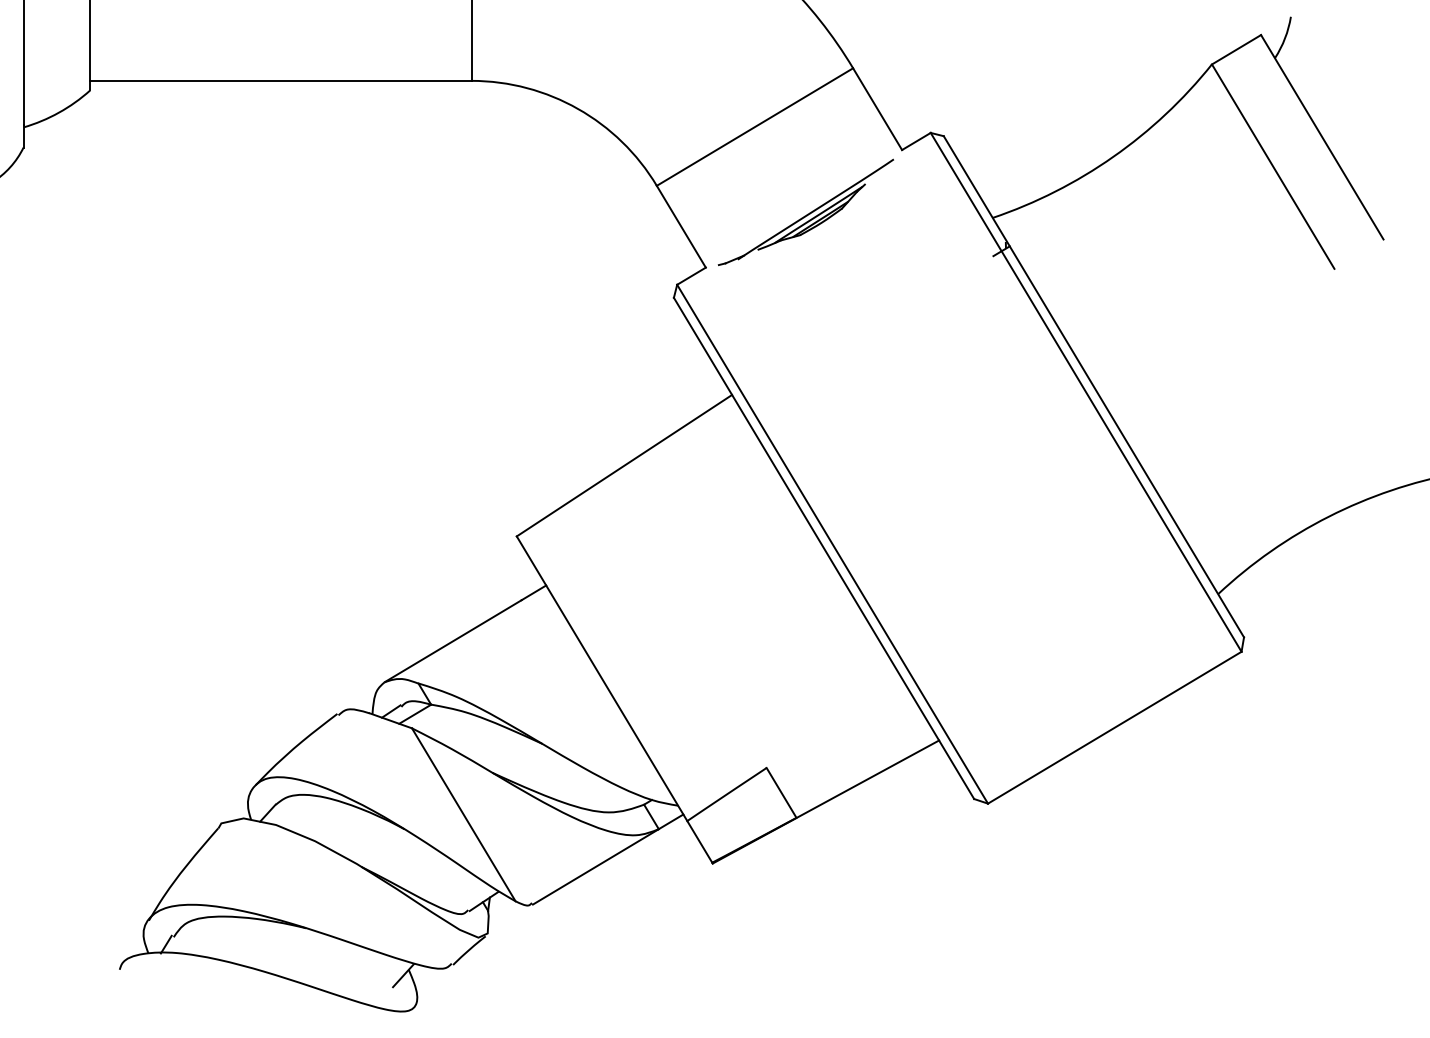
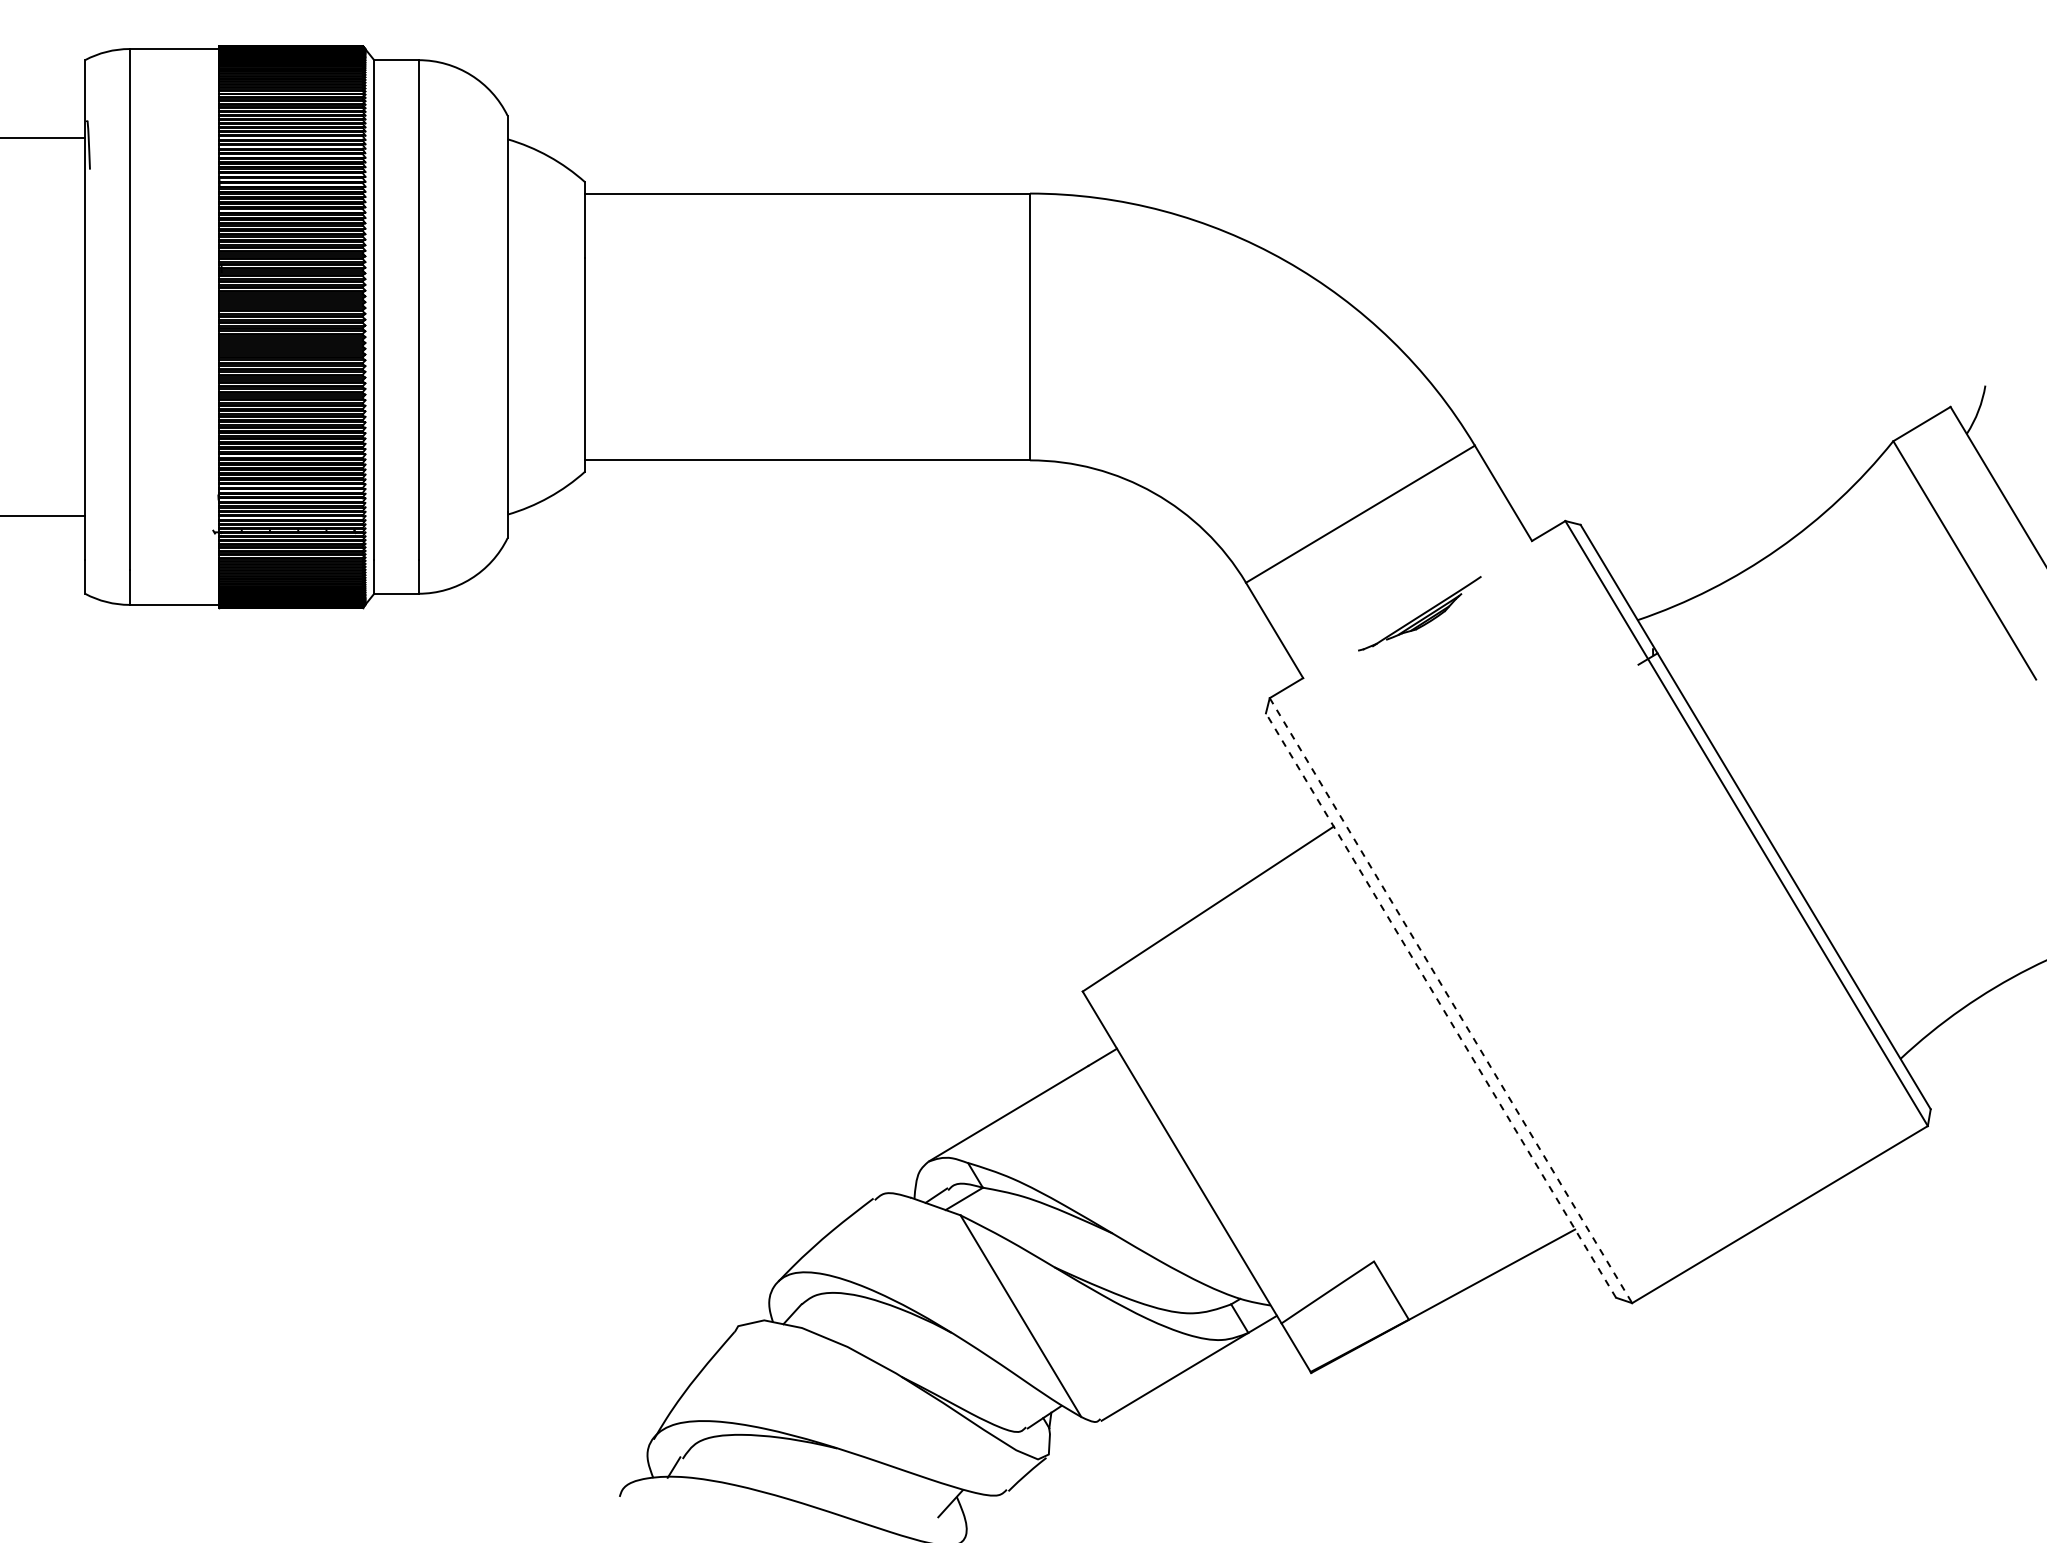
part: (805, 212) -> (1419, 613), size x0.6
line: (832, 544) -> (1450, 1000), solid -> dashed
line: (824, 548) -> (1441, 1005), solid -> dashed

